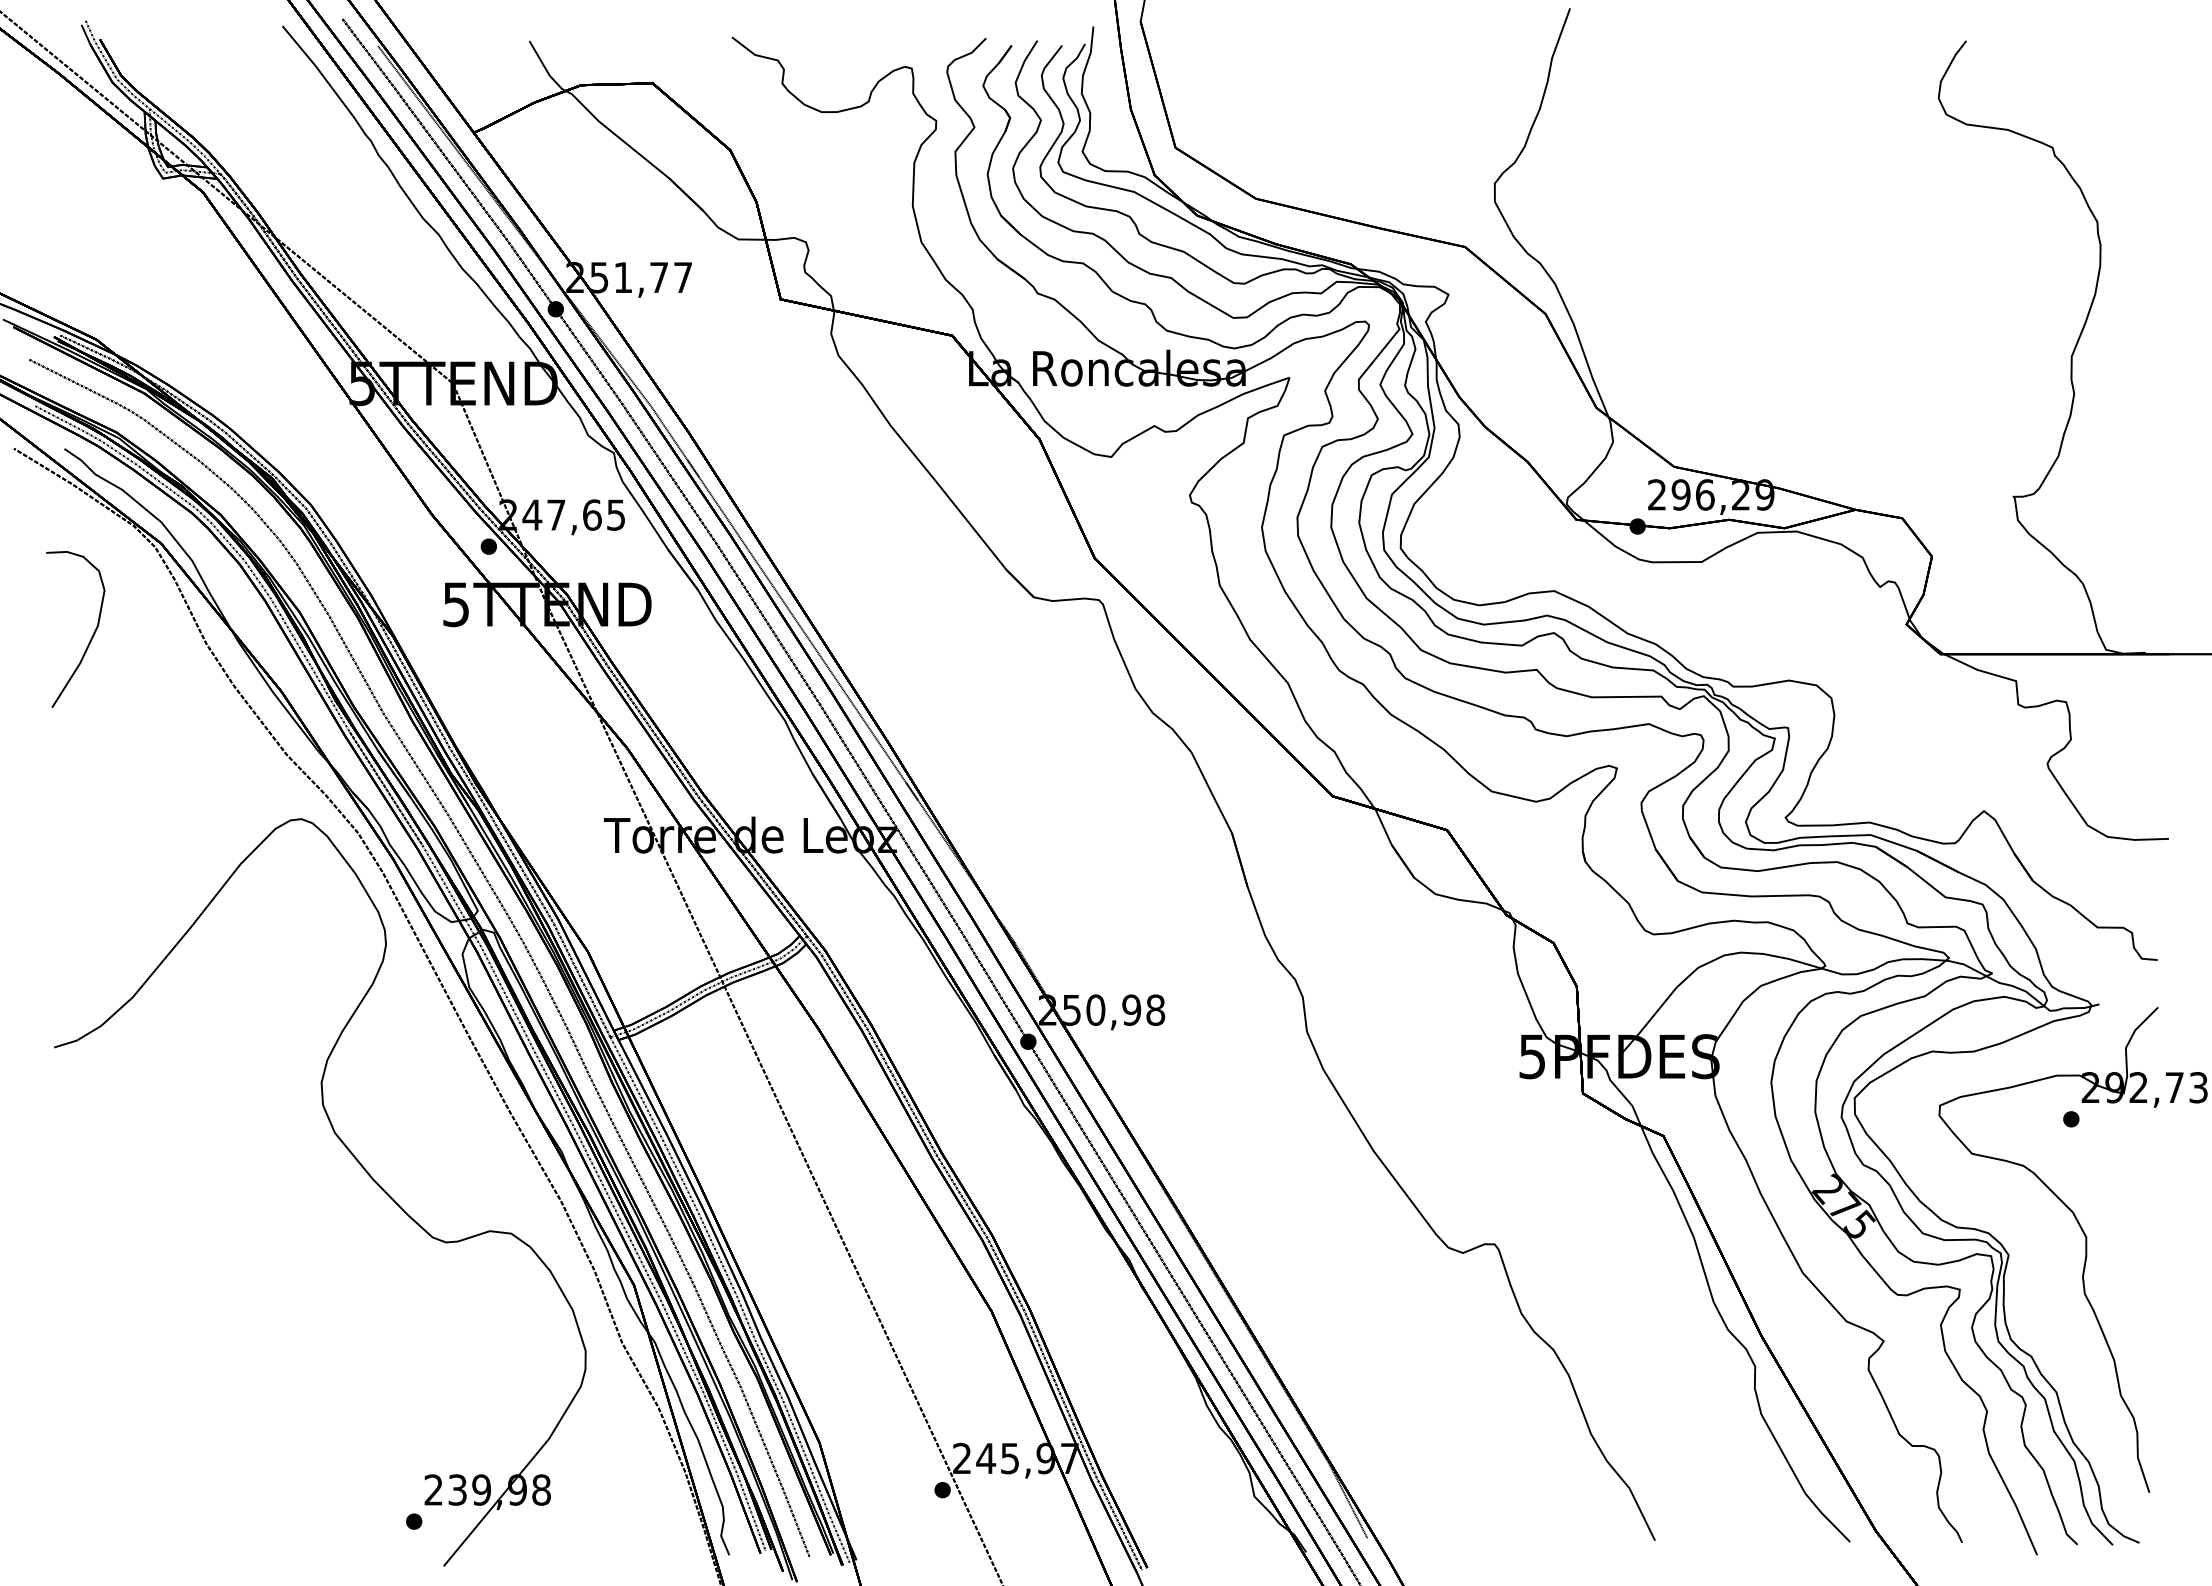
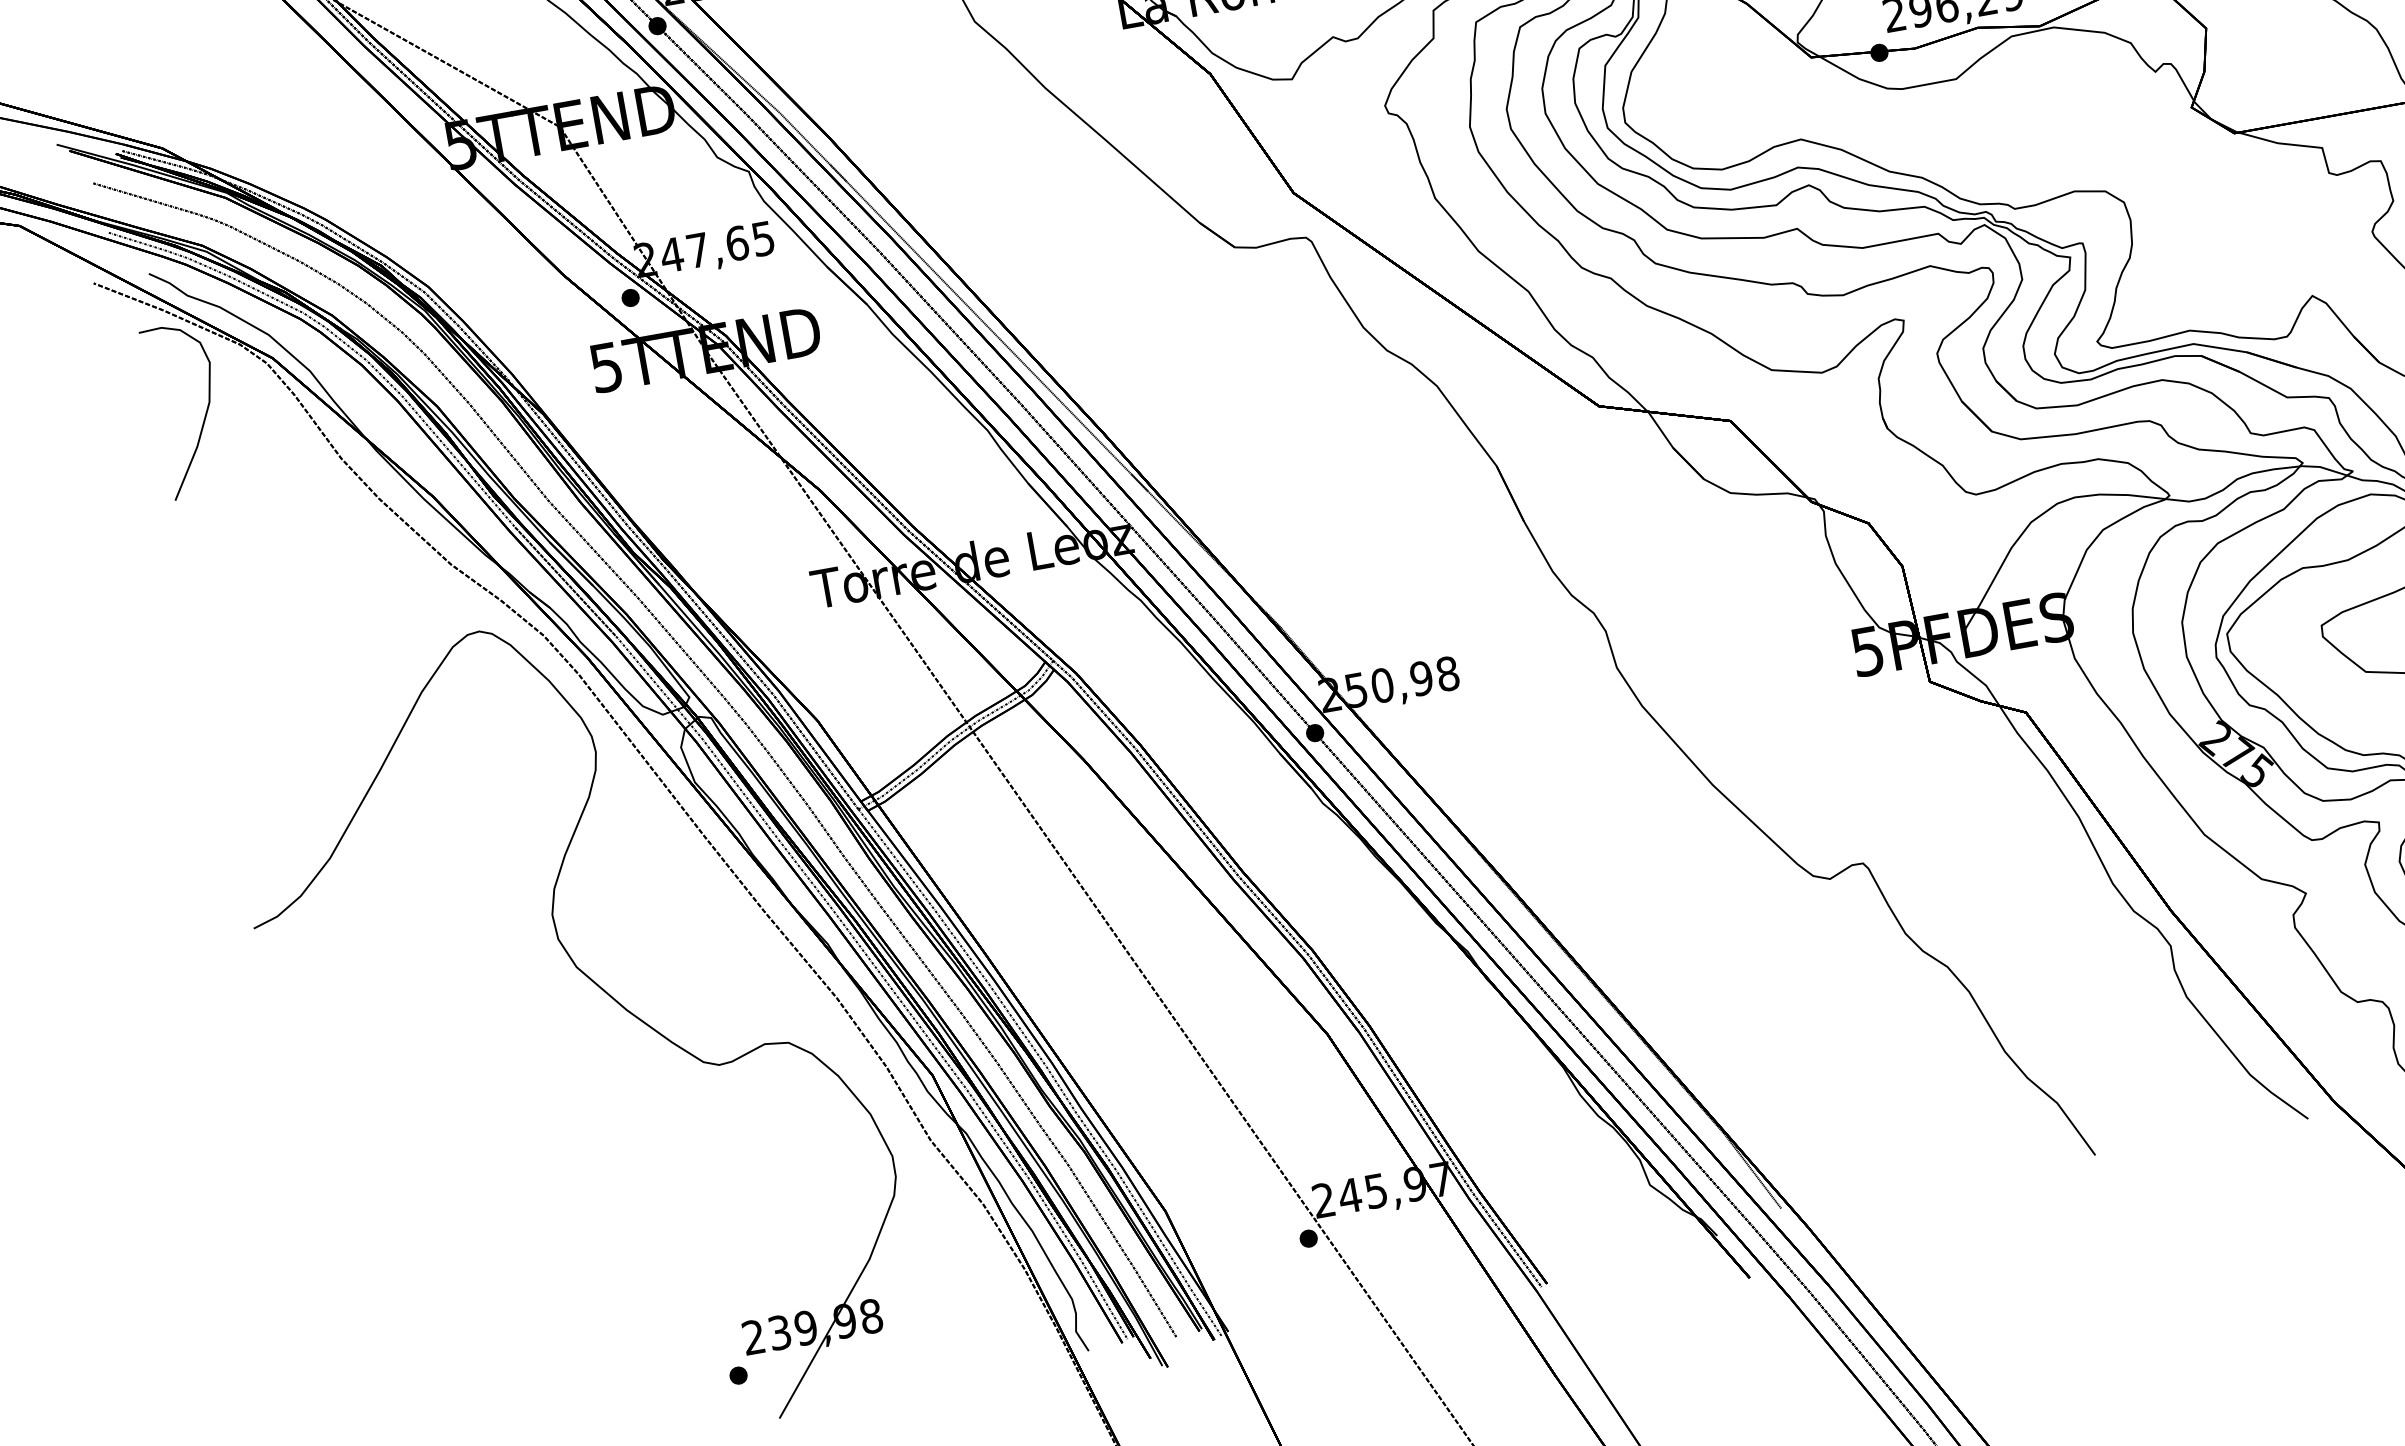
curve: (91, 636) -> (204, 415), moved

